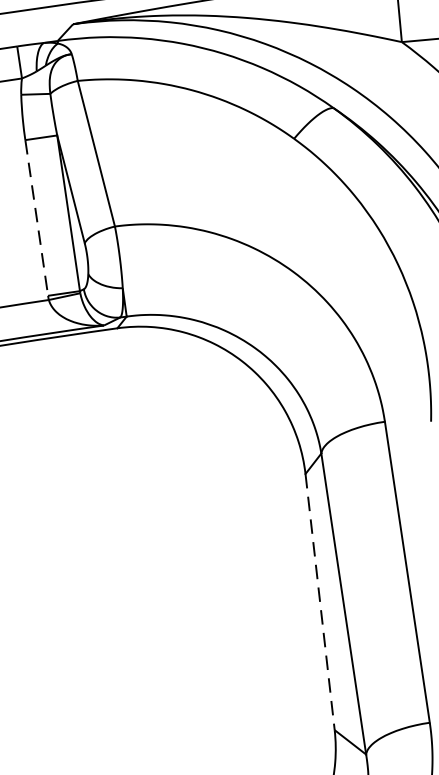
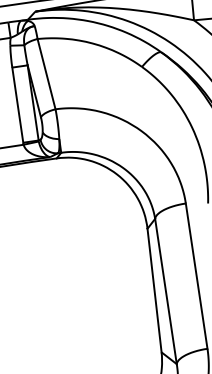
line: (36, 218) -> (17, 105), dashed -> solid
line: (319, 604) -> (154, 291), dashed -> solid

